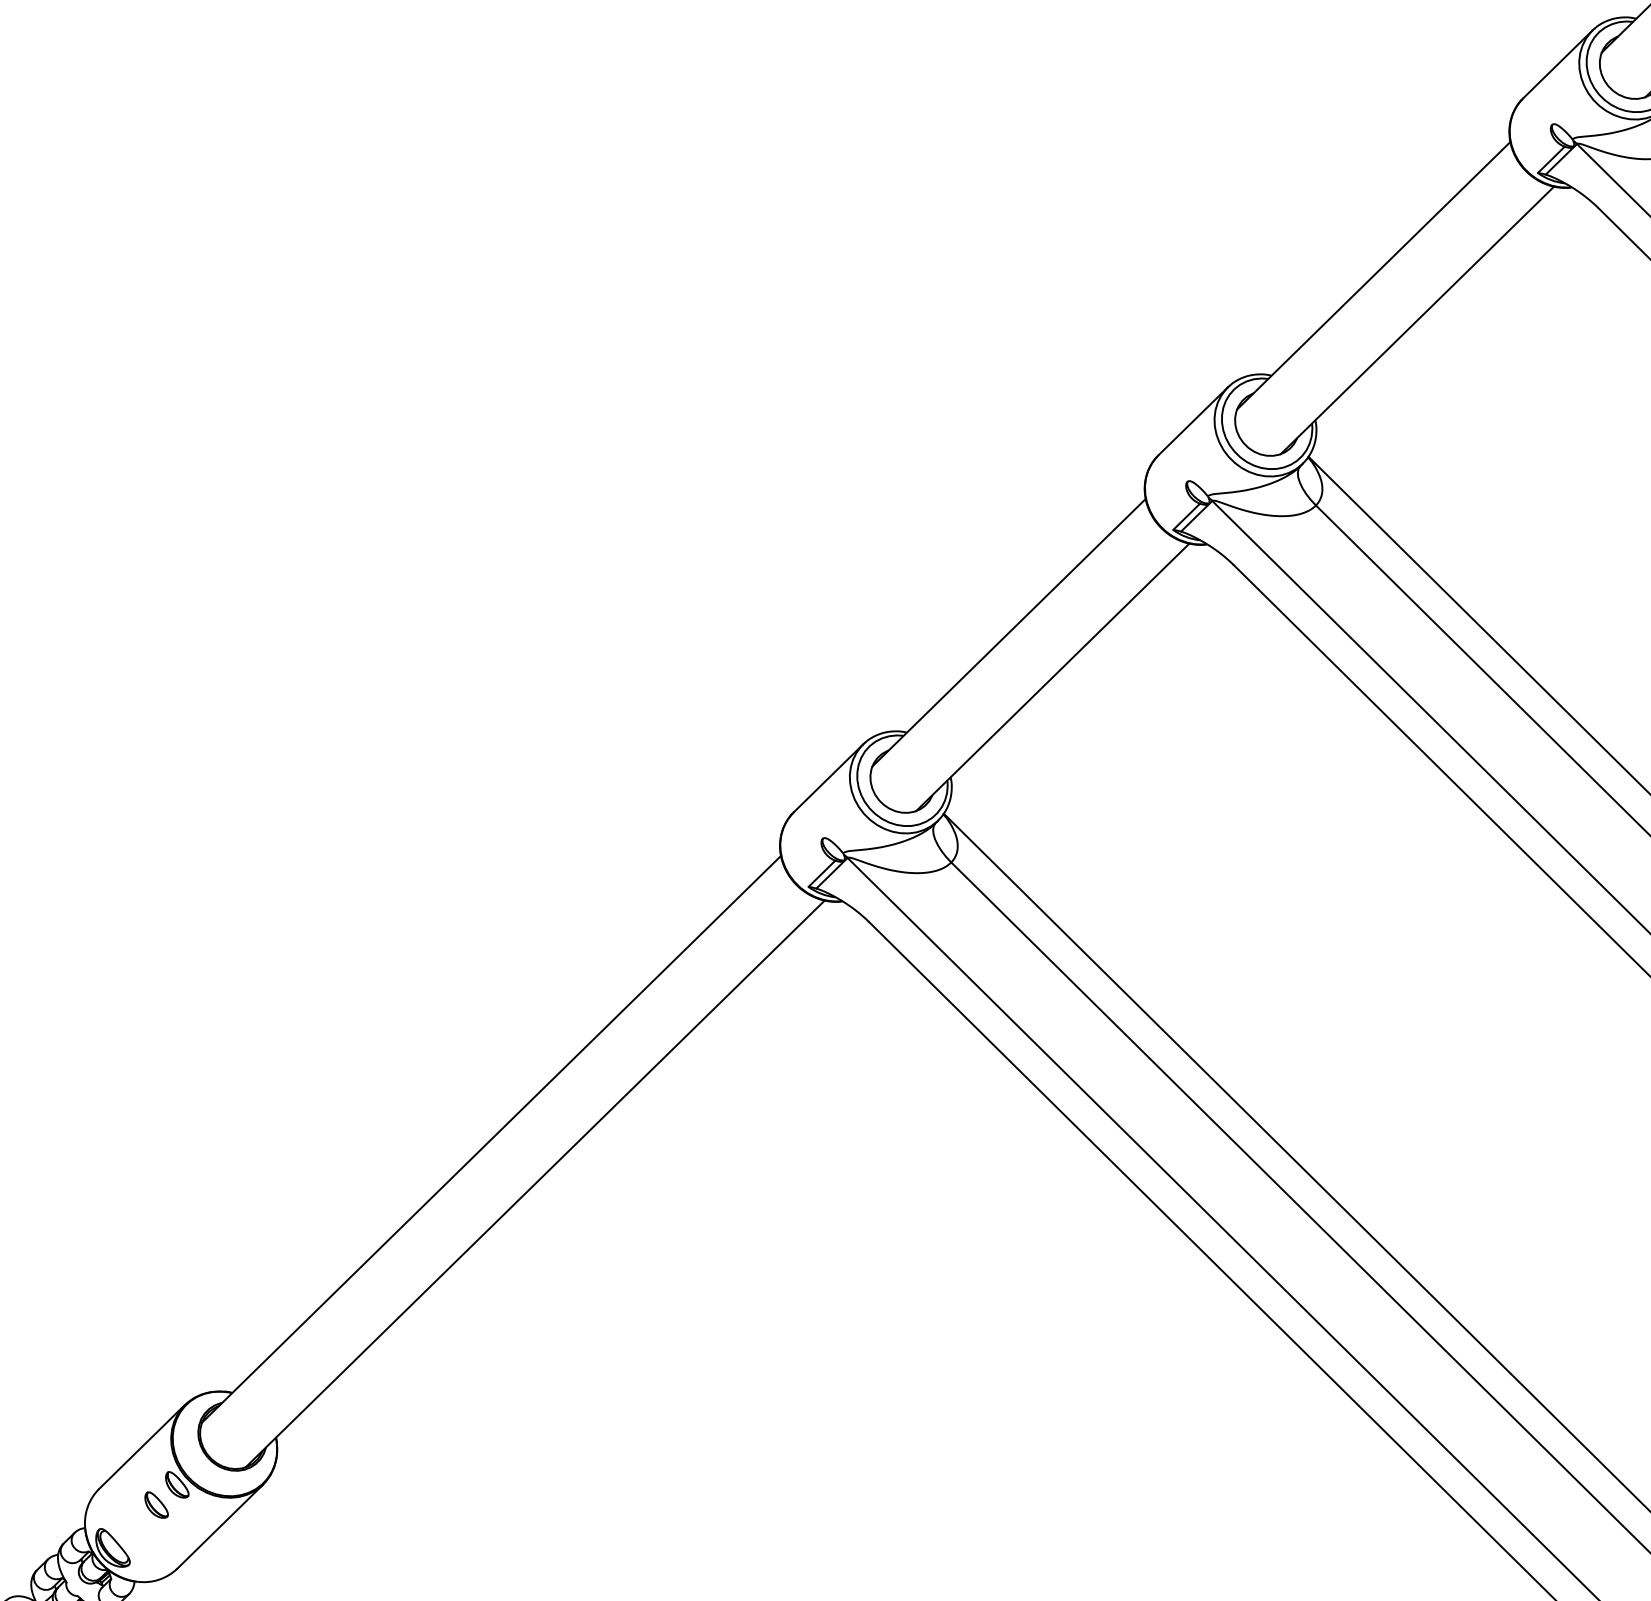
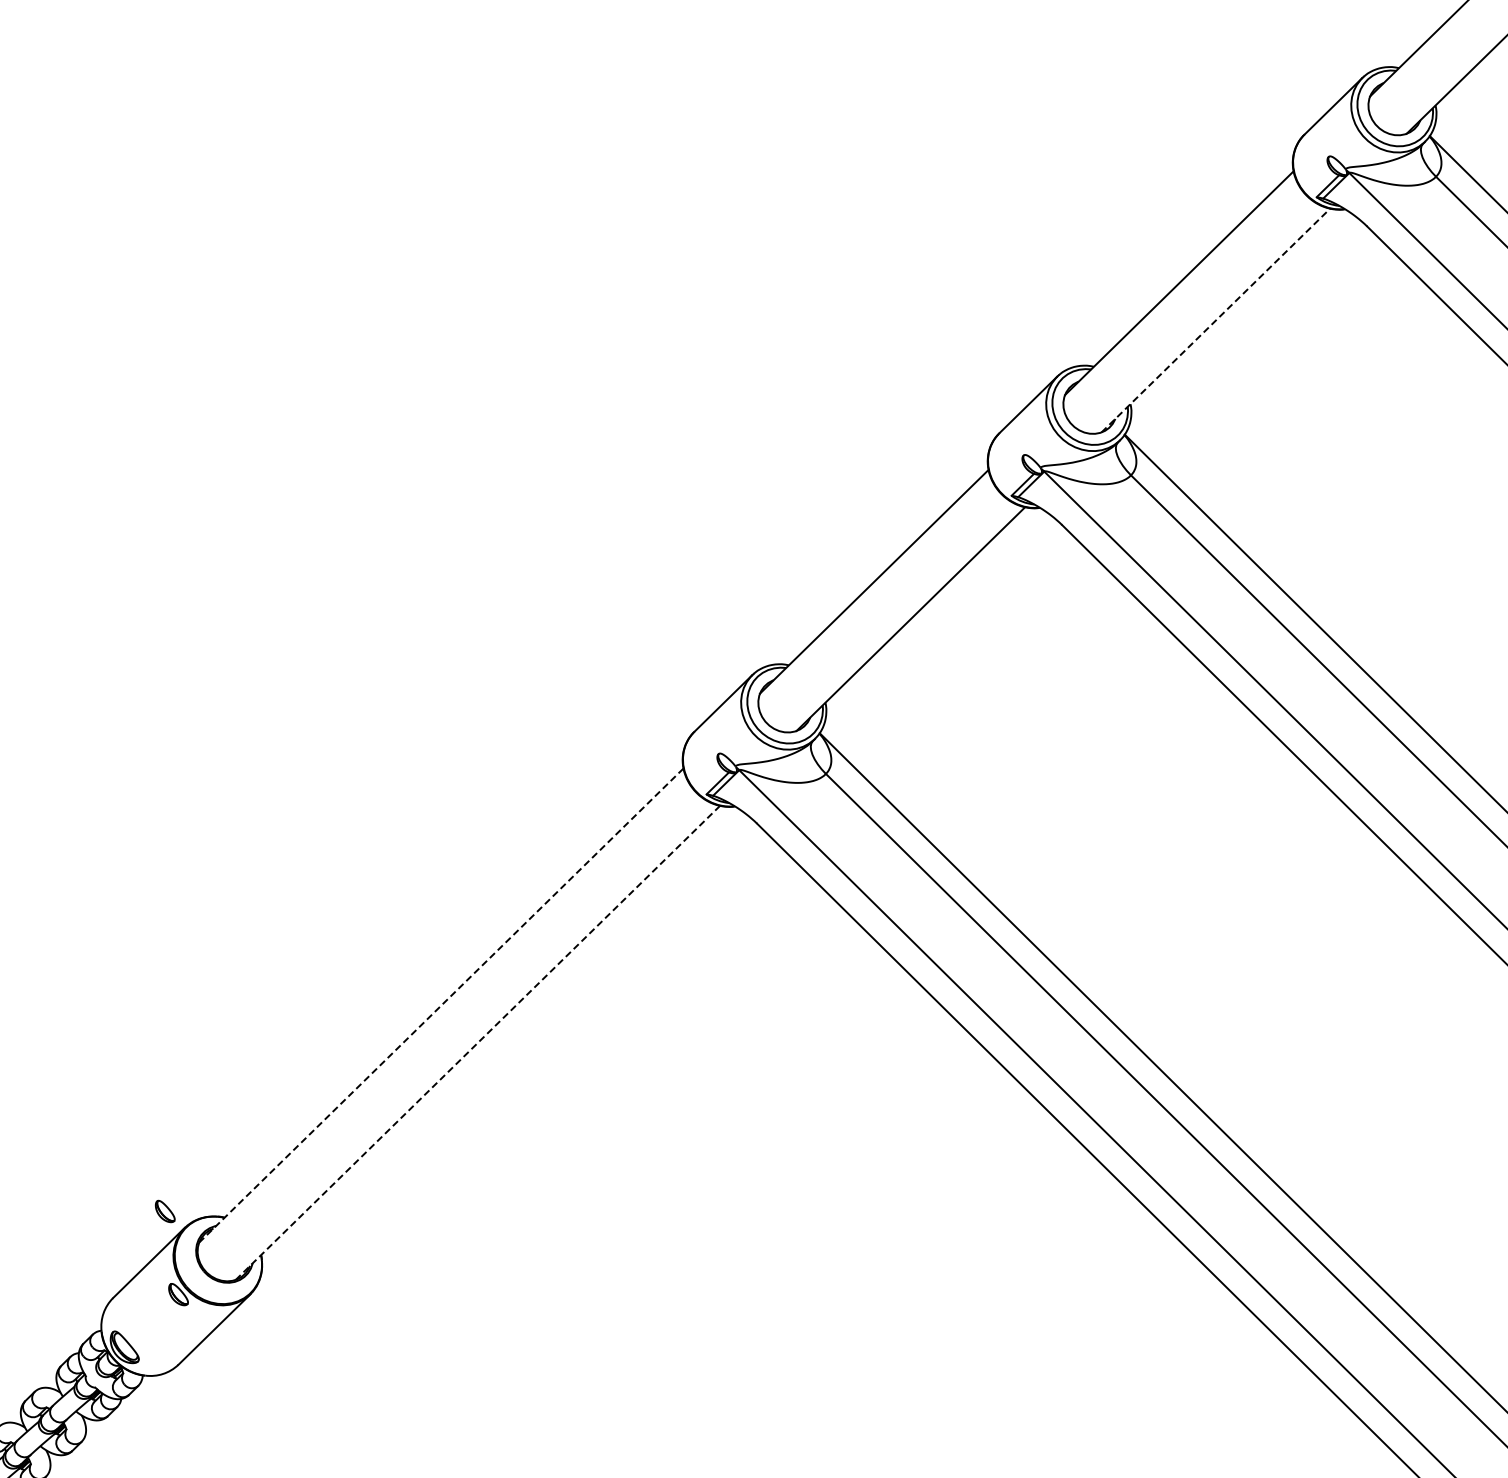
line: (1416, 320) -> (1215, 320), solid -> dashed
line: (491, 1139) -> (441, 1005), solid -> dashed
line: (534, 1183) -> (477, 1042), solid -> dashed
part: (156, 1505) -> (165, 1211), moved

